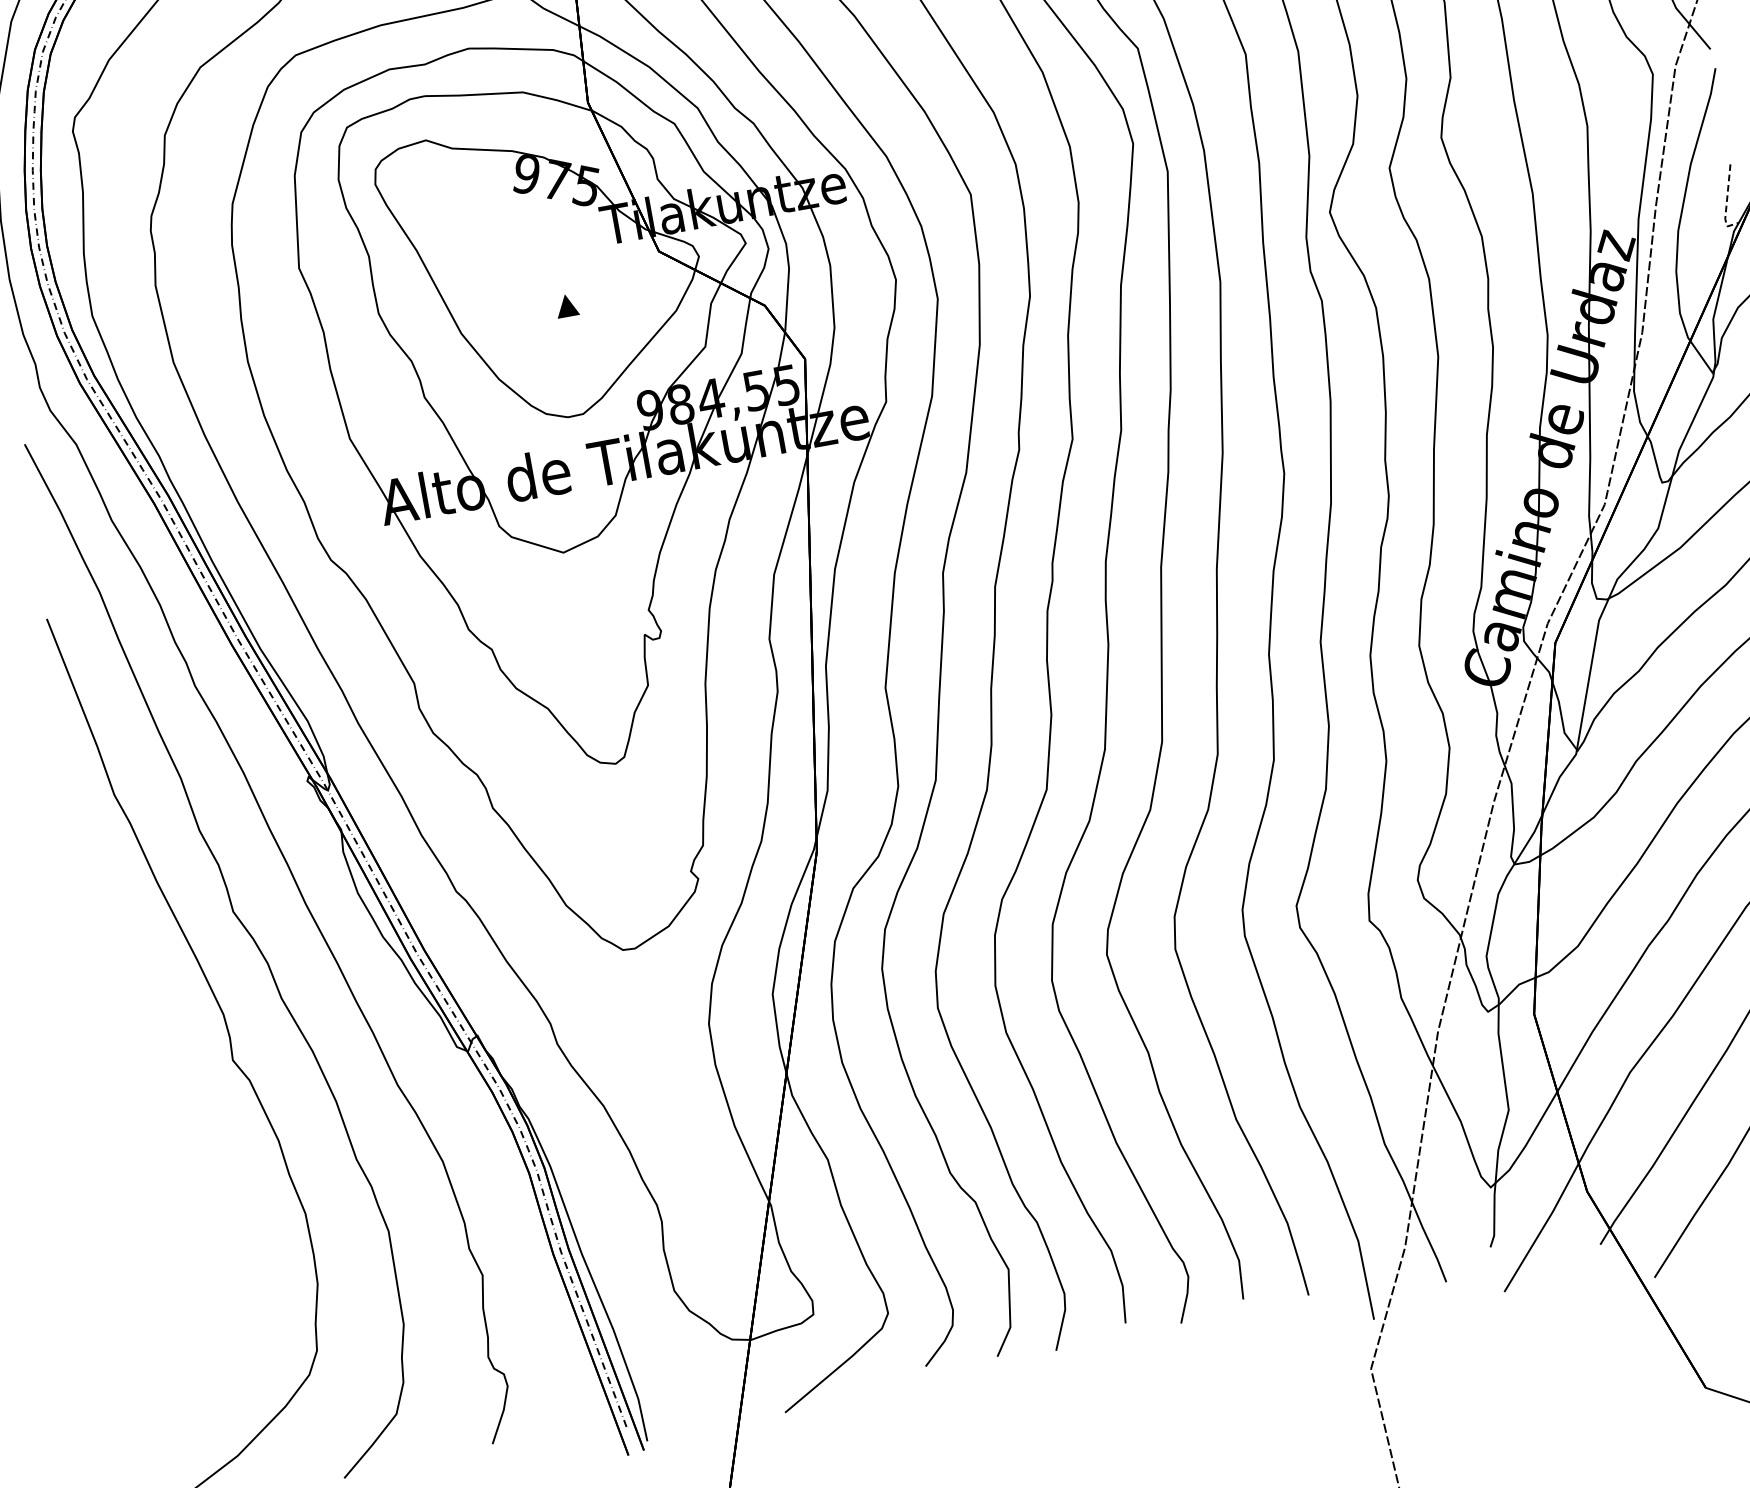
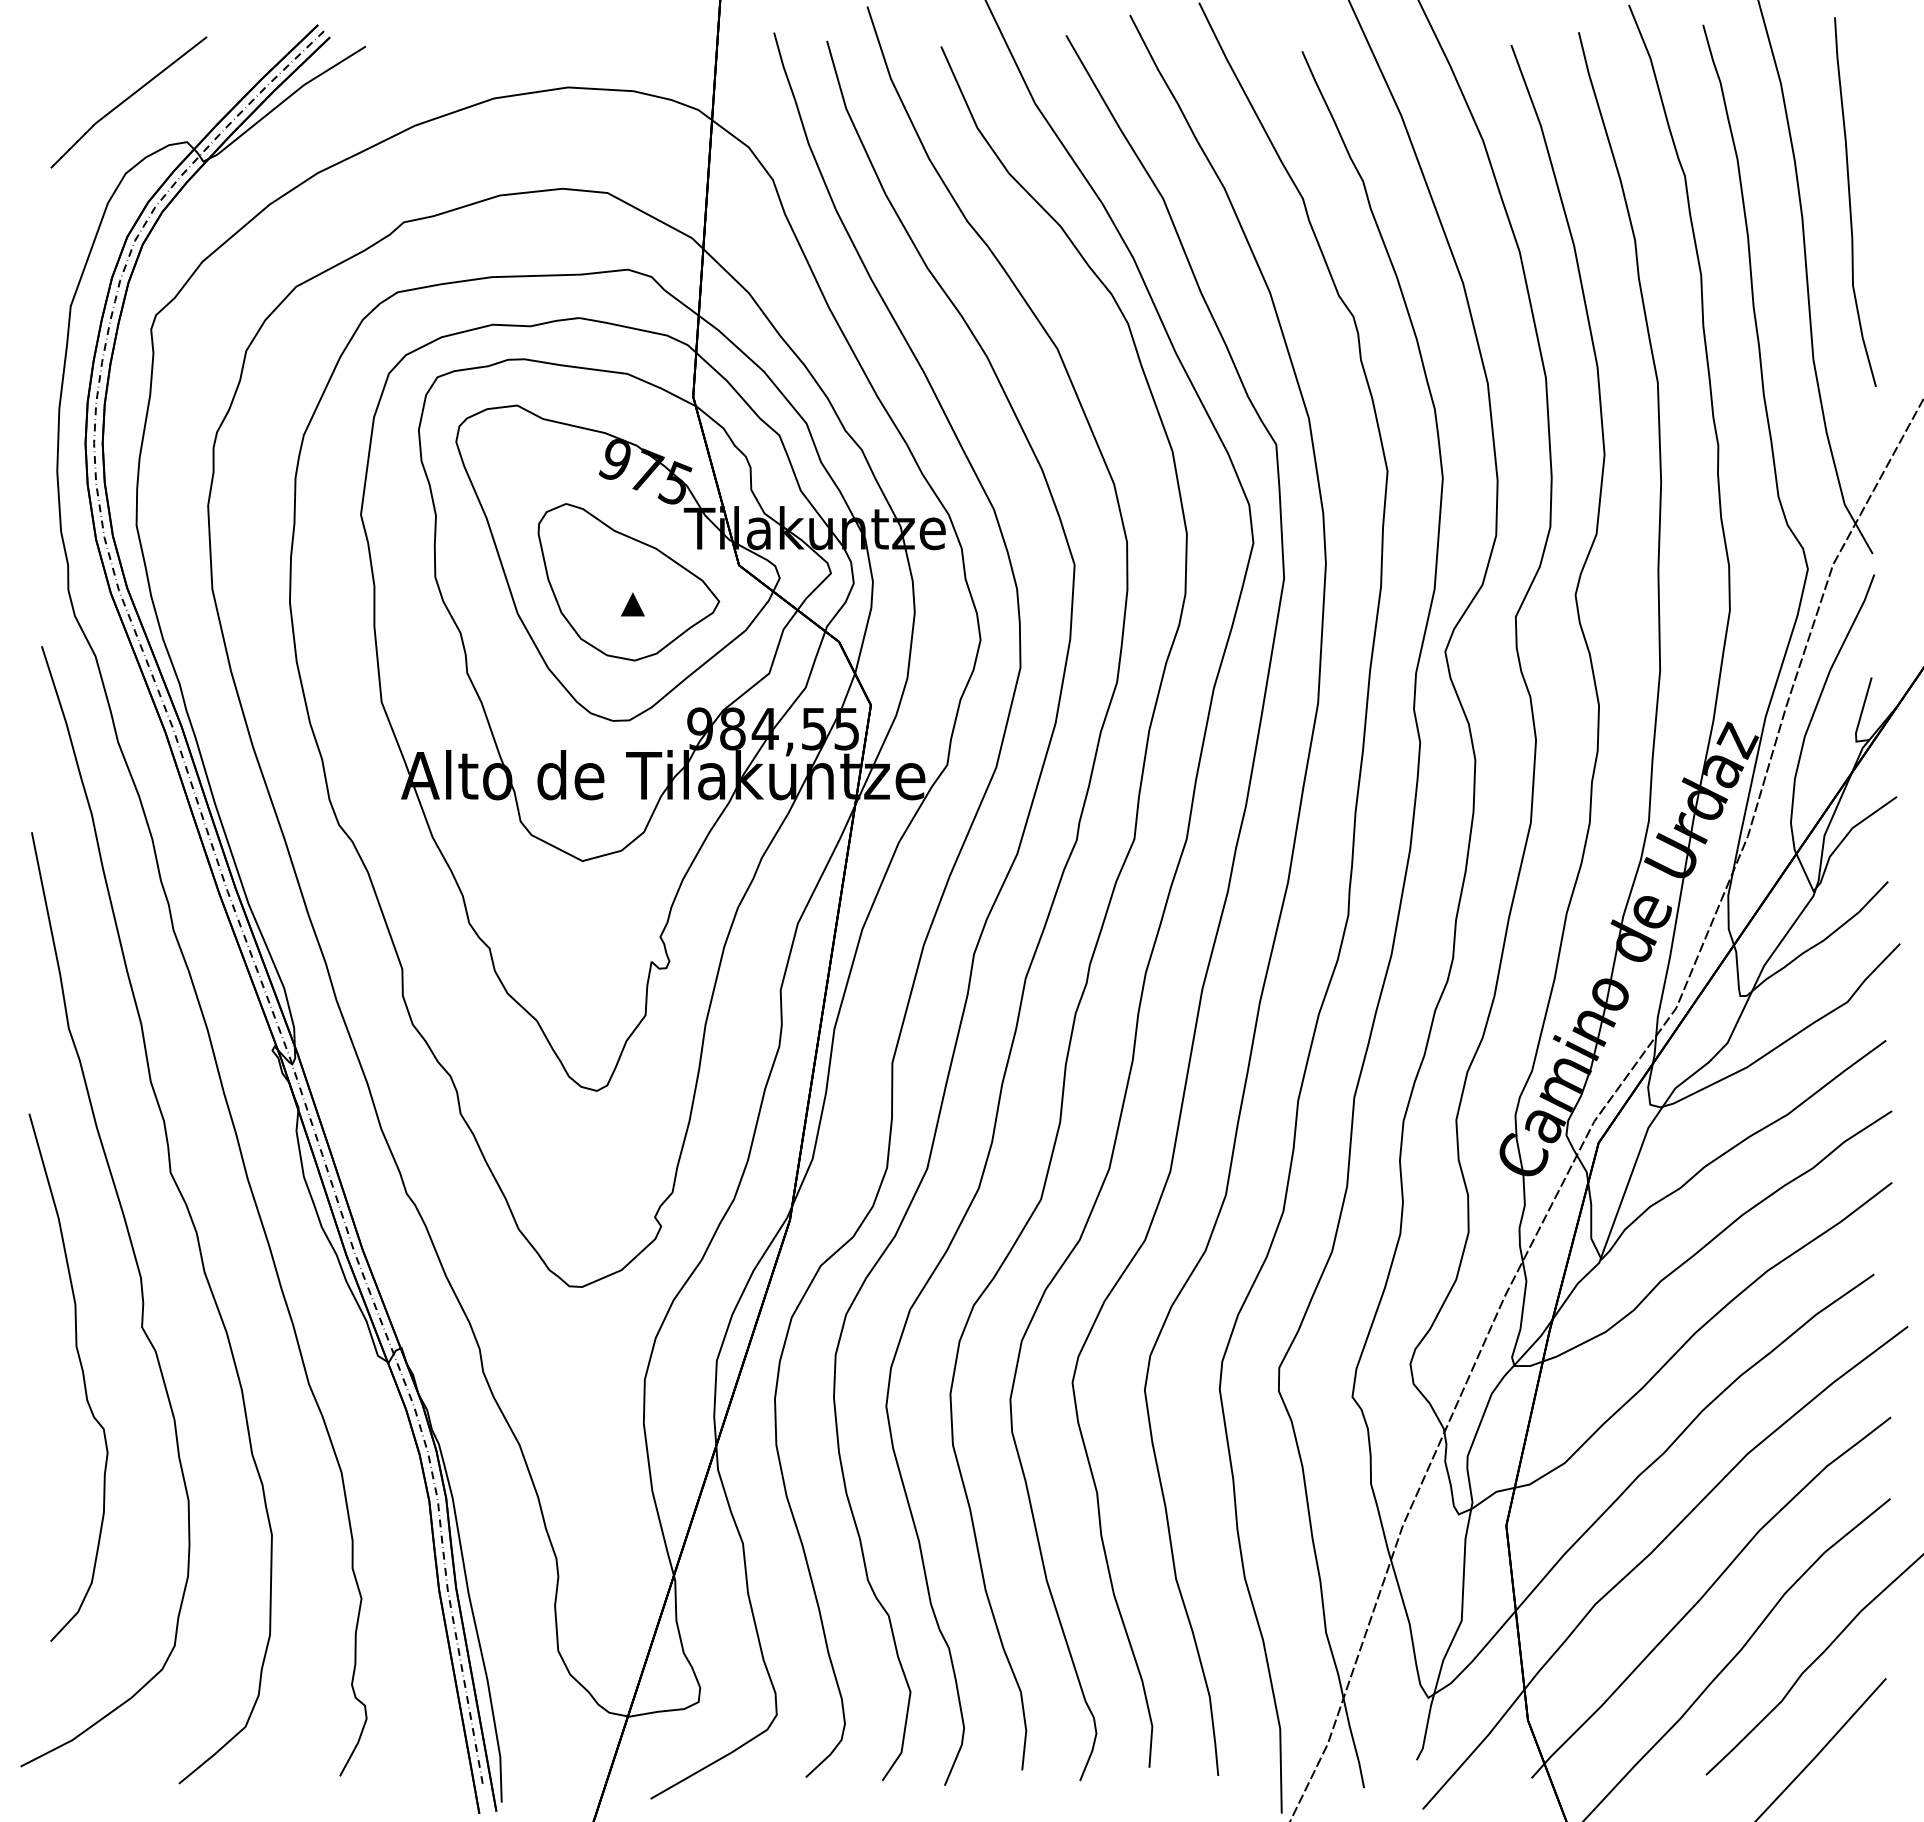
line: (1726, 203) -> (1860, 717), dashed -> solid
part: (559, 286) -> (628, 582), added
curve: (185, 1116) -> (82, 1376), added

